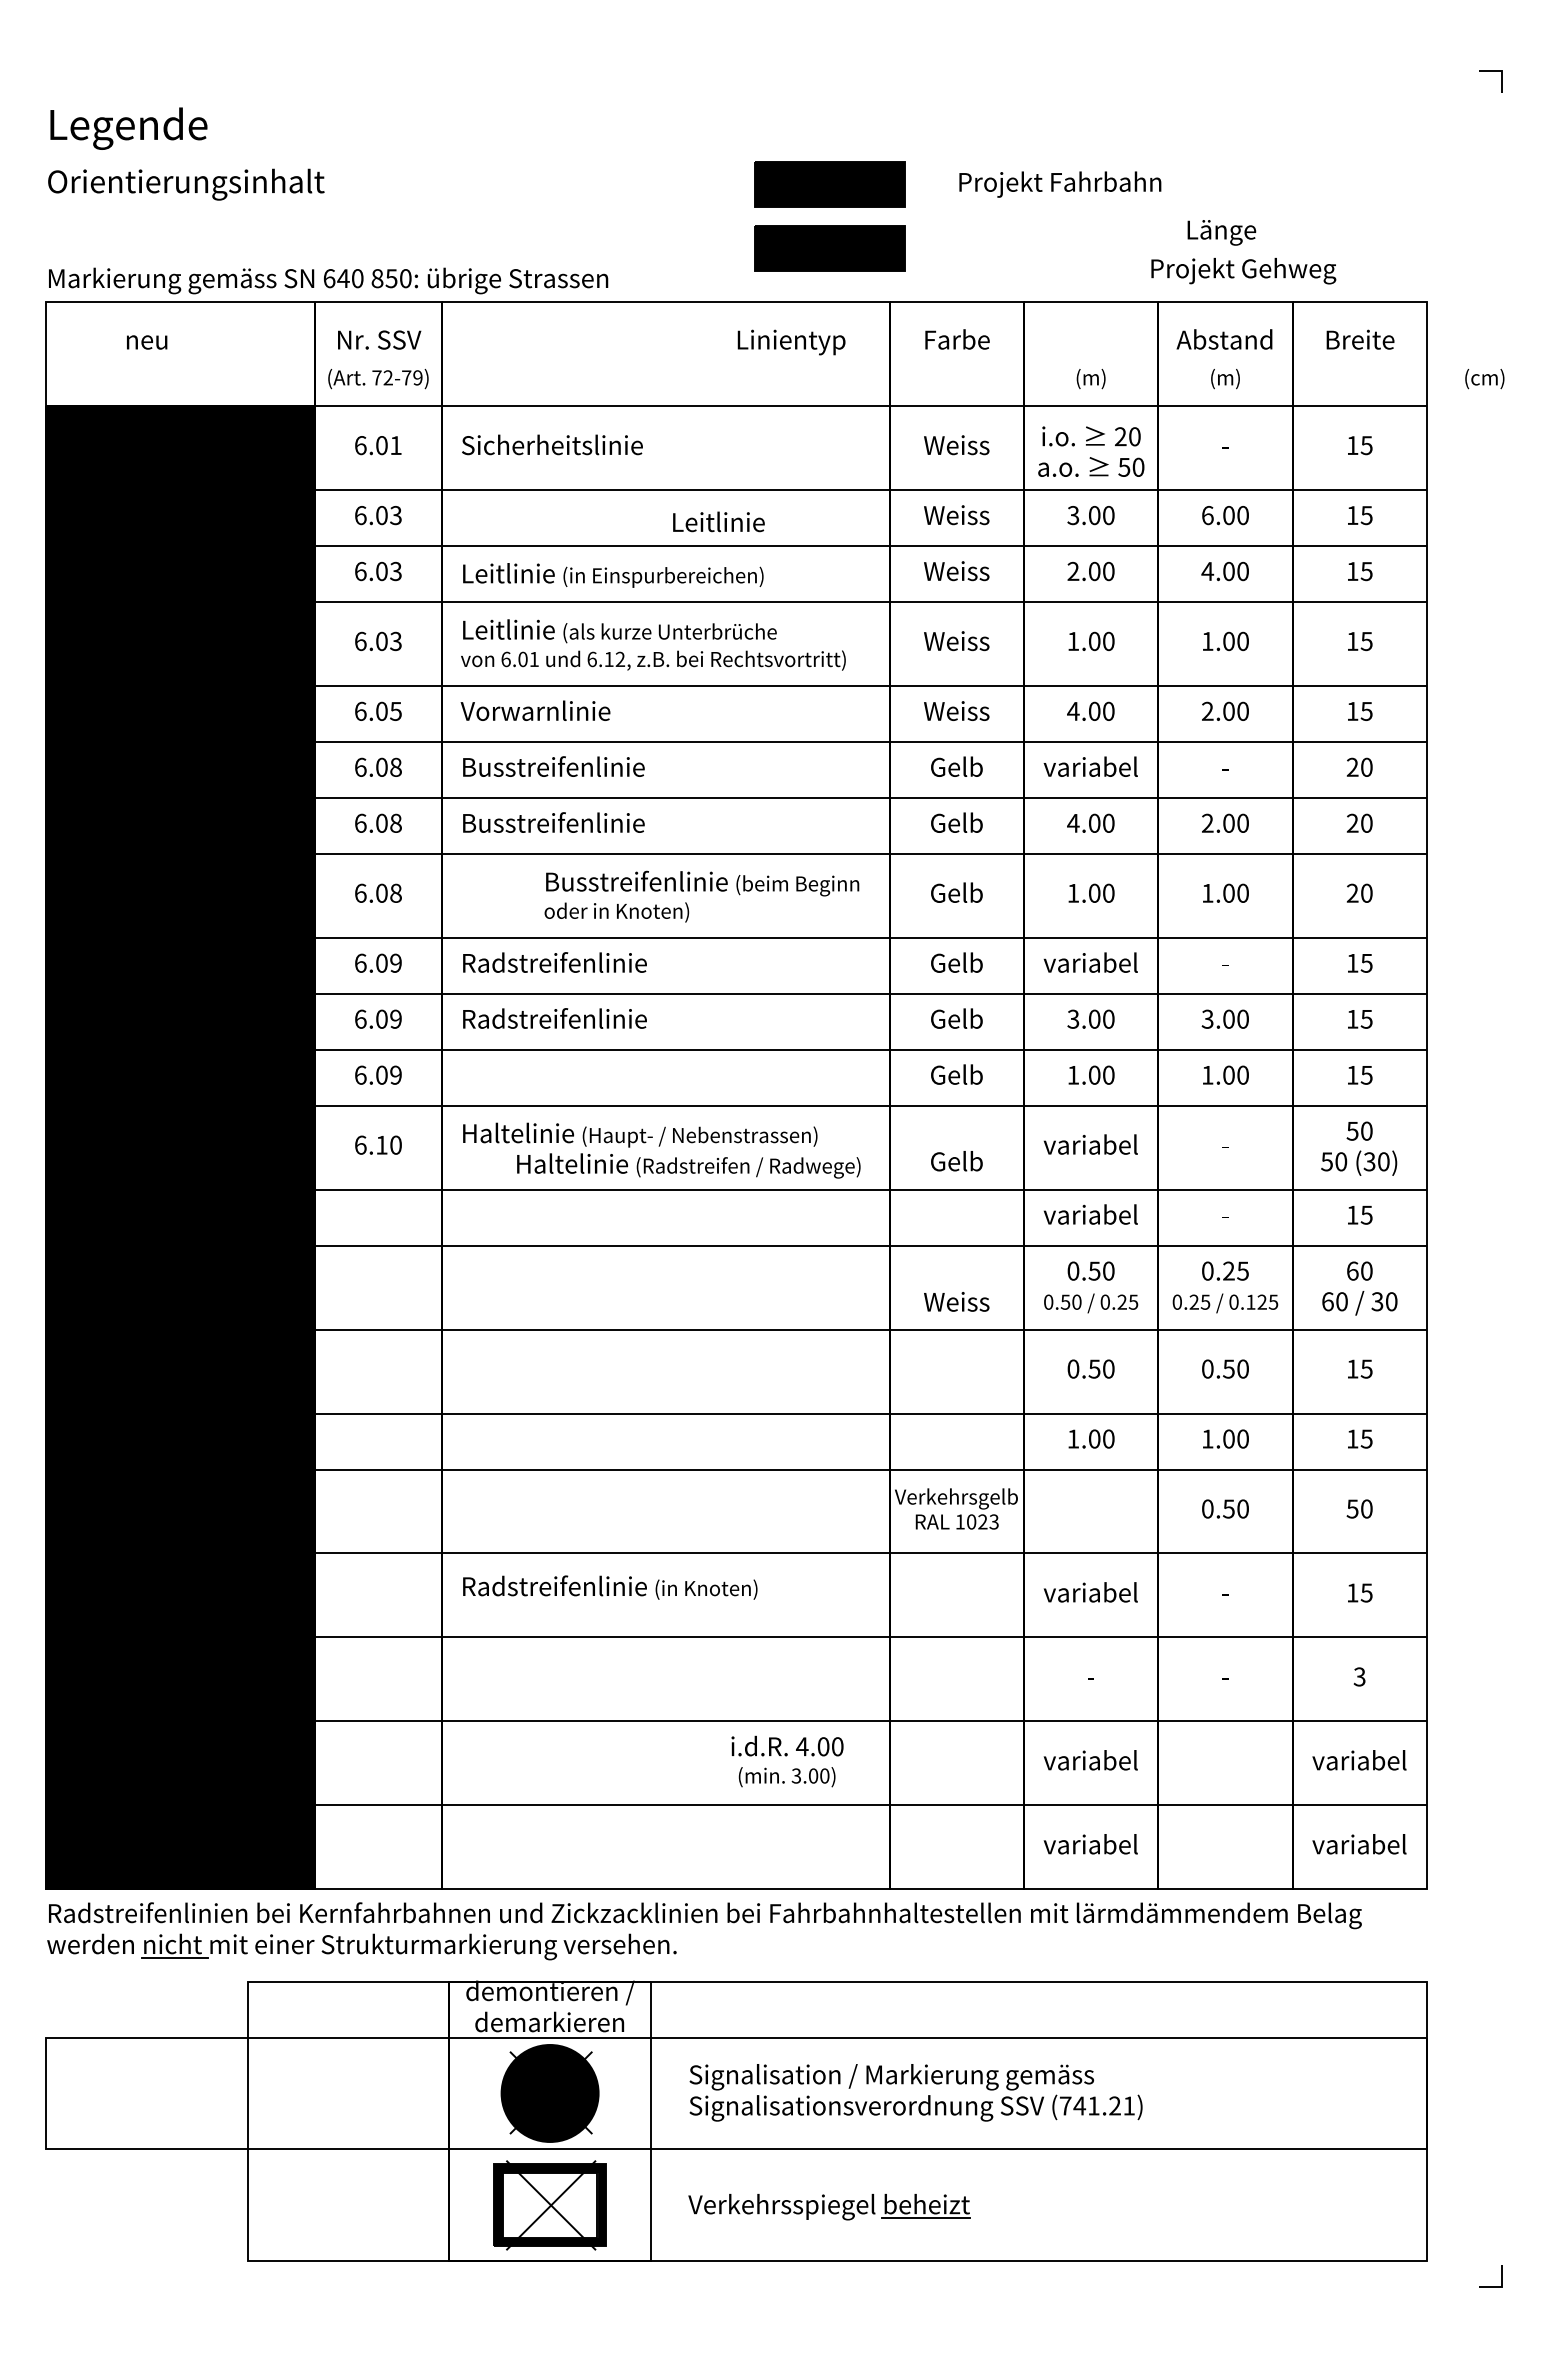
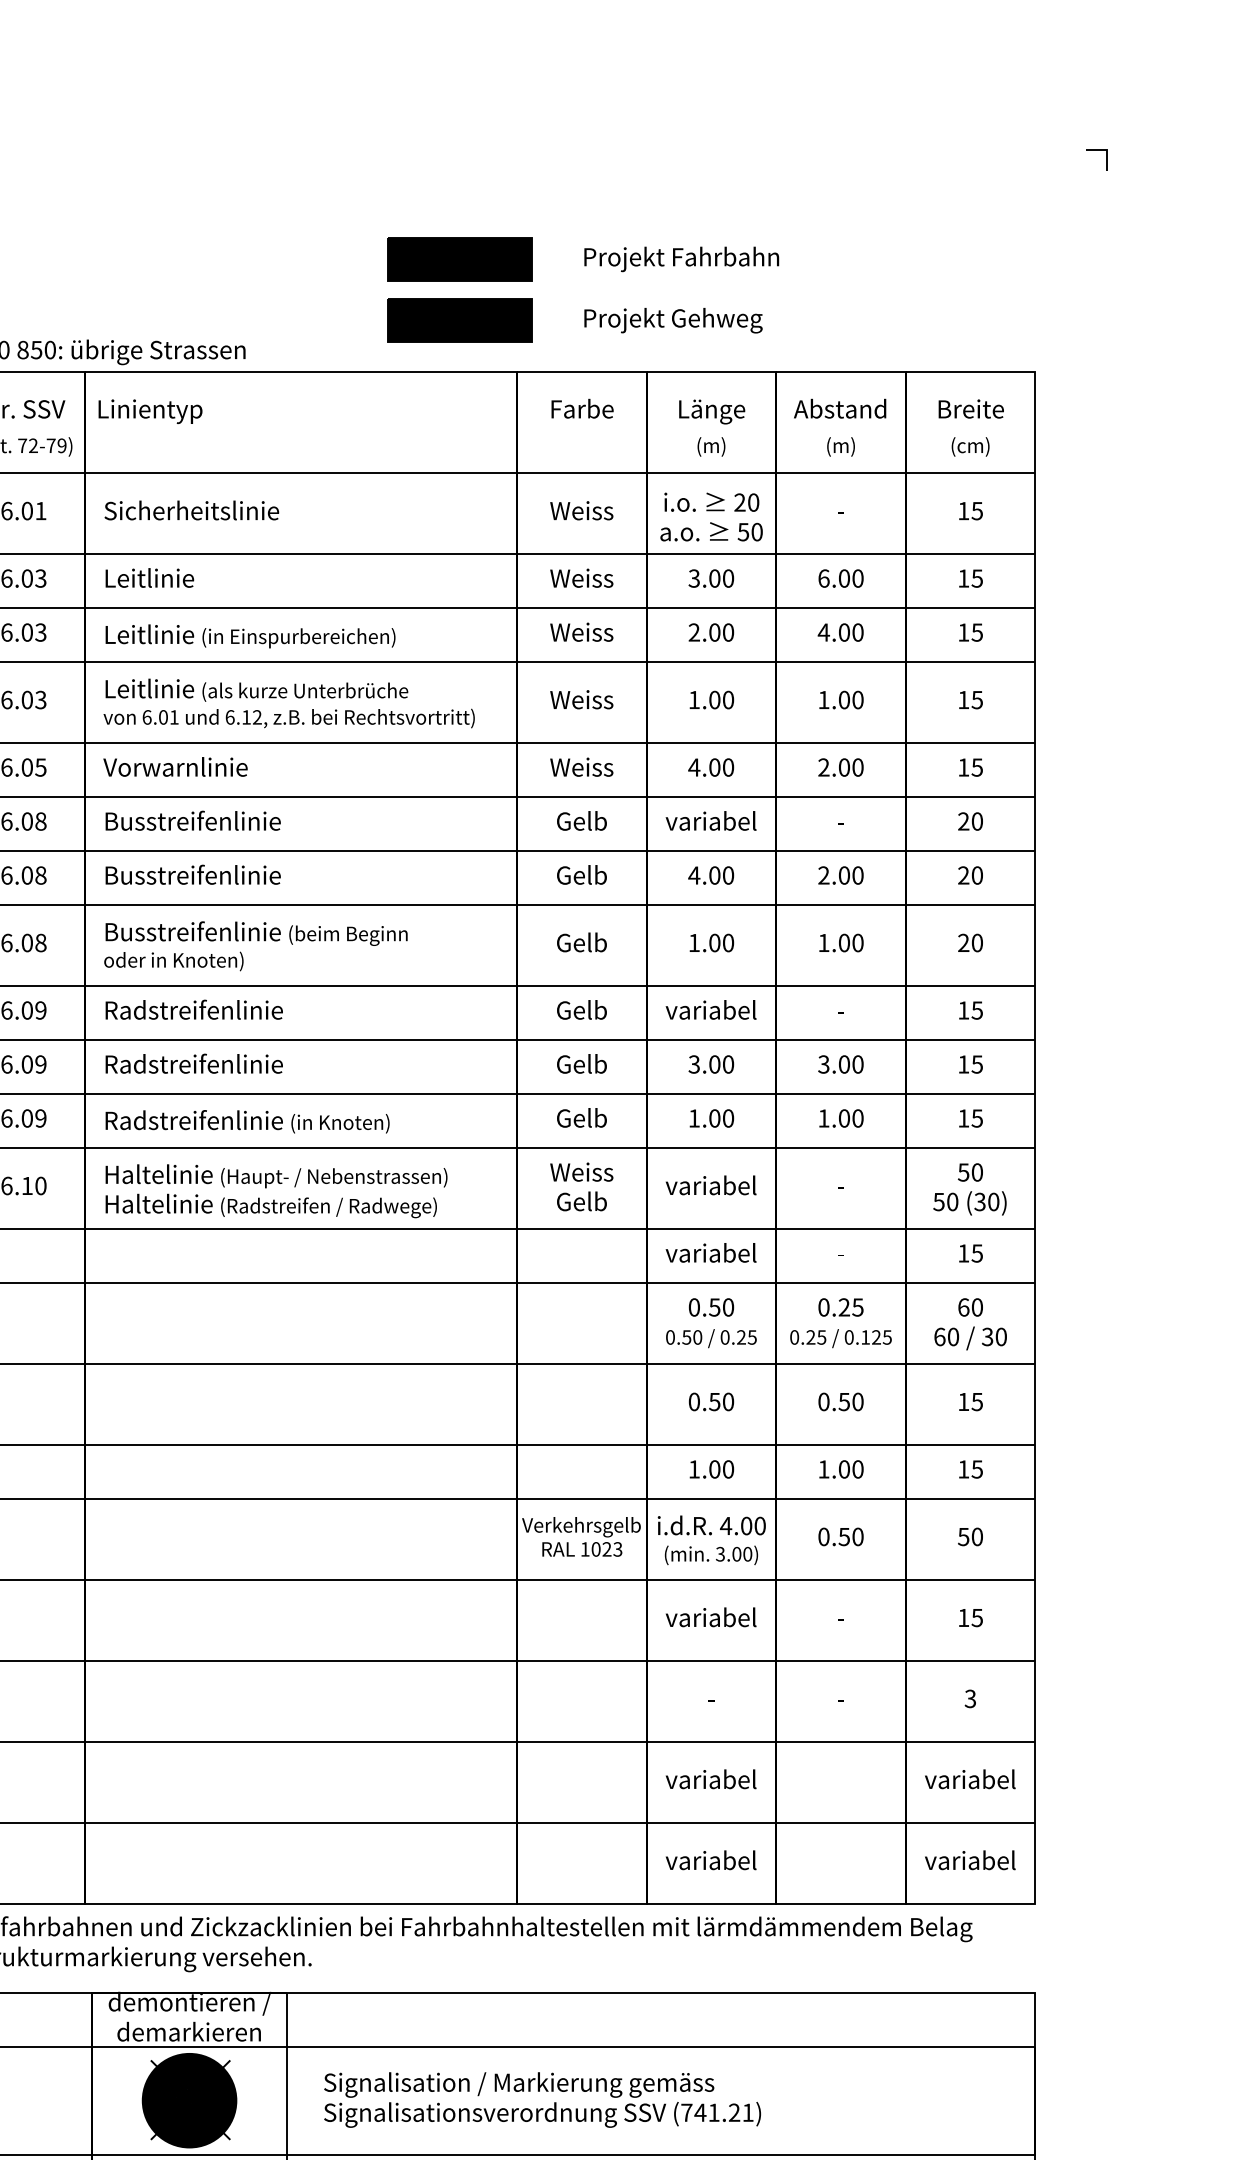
text: (1221, 232) -> (711, 411), moved
text: (1243, 271) -> (673, 321), moved
text: (791, 342) -> (150, 411), moved
text: (1484, 379) -> (970, 447), moved
text: (718, 521) -> (149, 577), moved
text: (701, 896) -> (255, 946), moved
text: (688, 1165) -> (270, 1205), moved
text: (956, 1301) -> (581, 1171), moved
text: (610, 1587) -> (247, 1121), moved
text: (787, 1761) -> (711, 1540), moved

